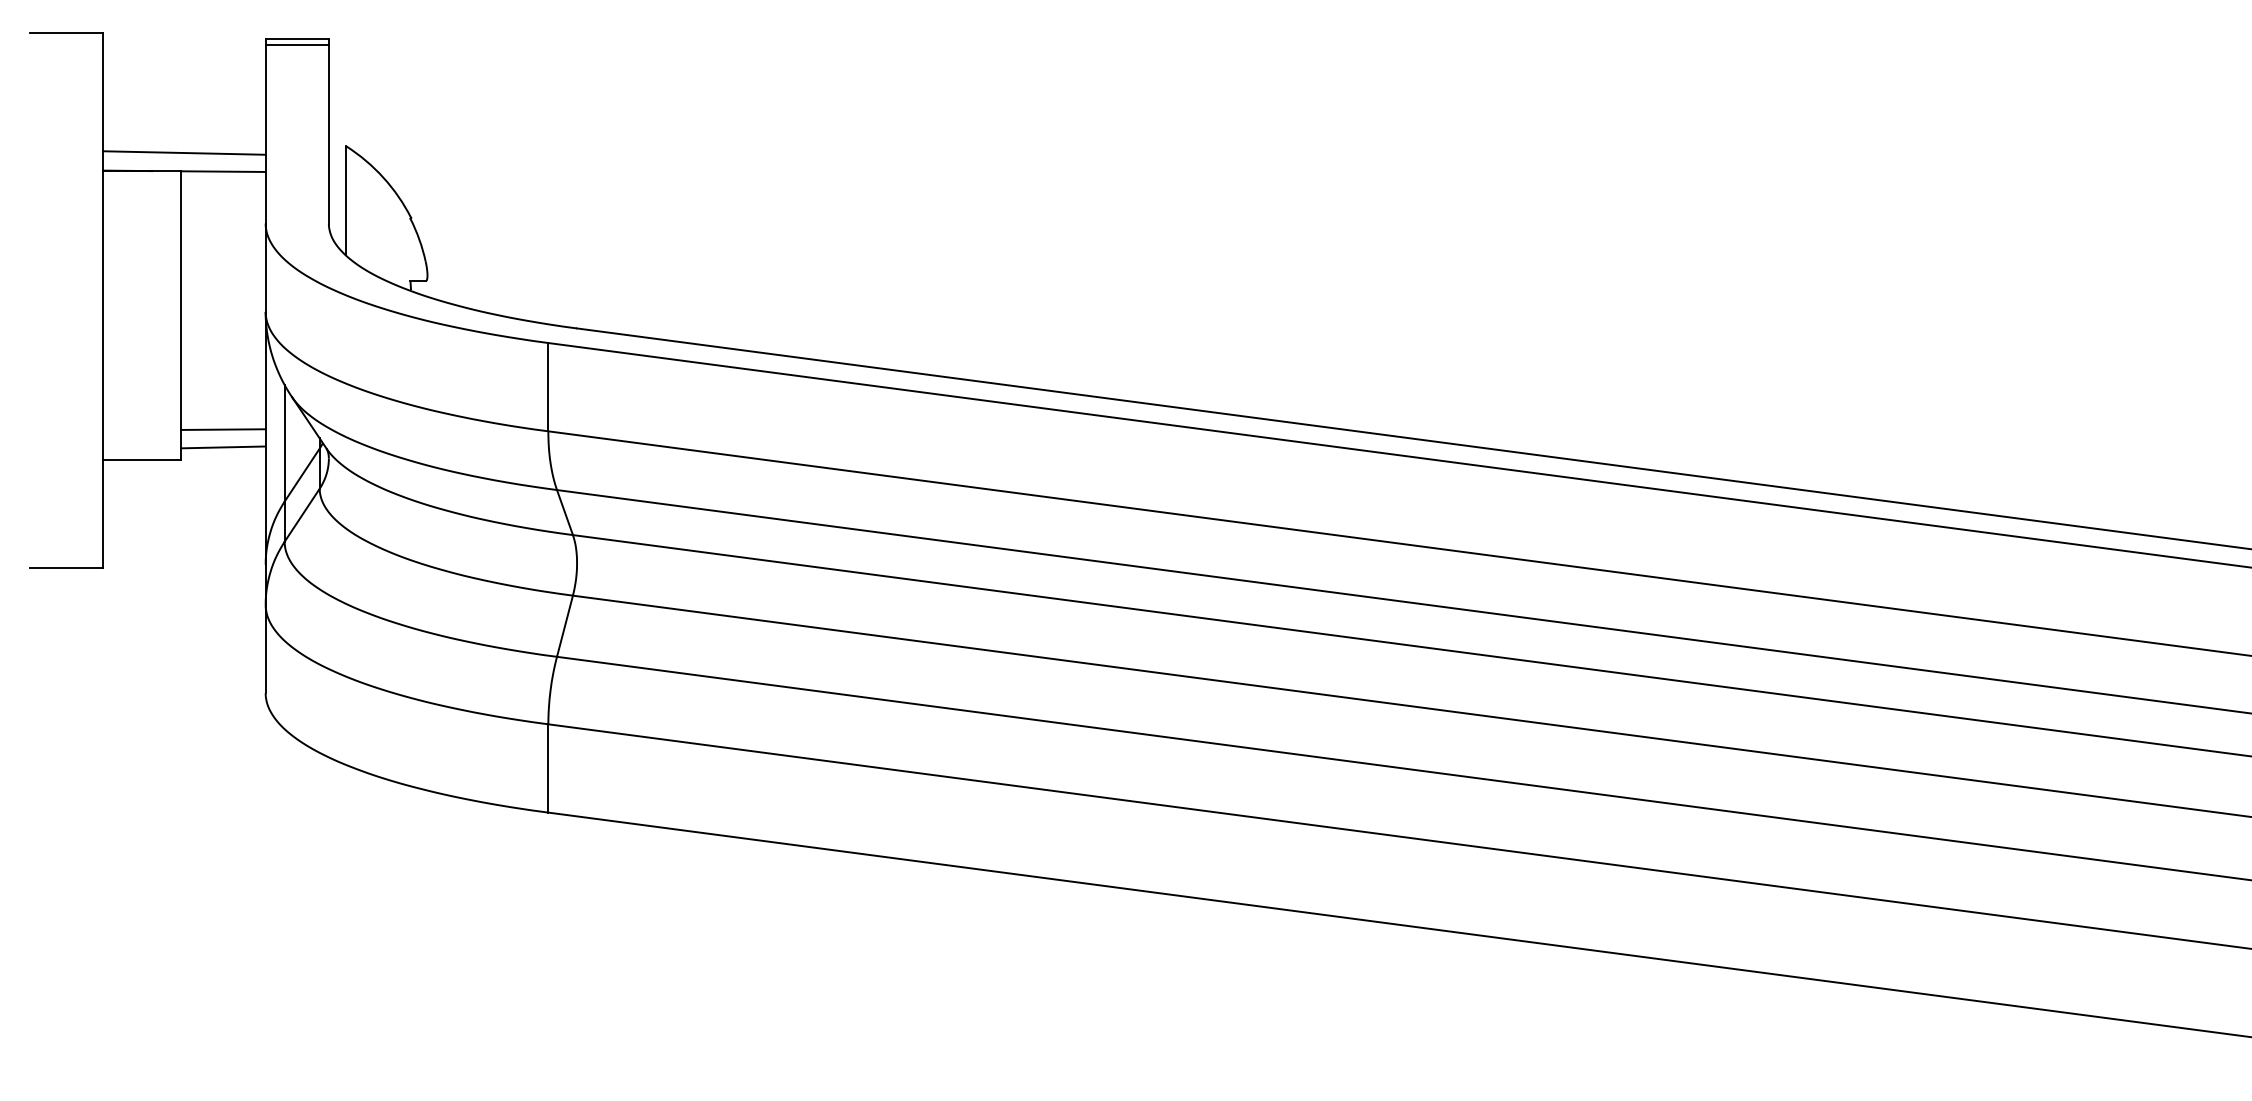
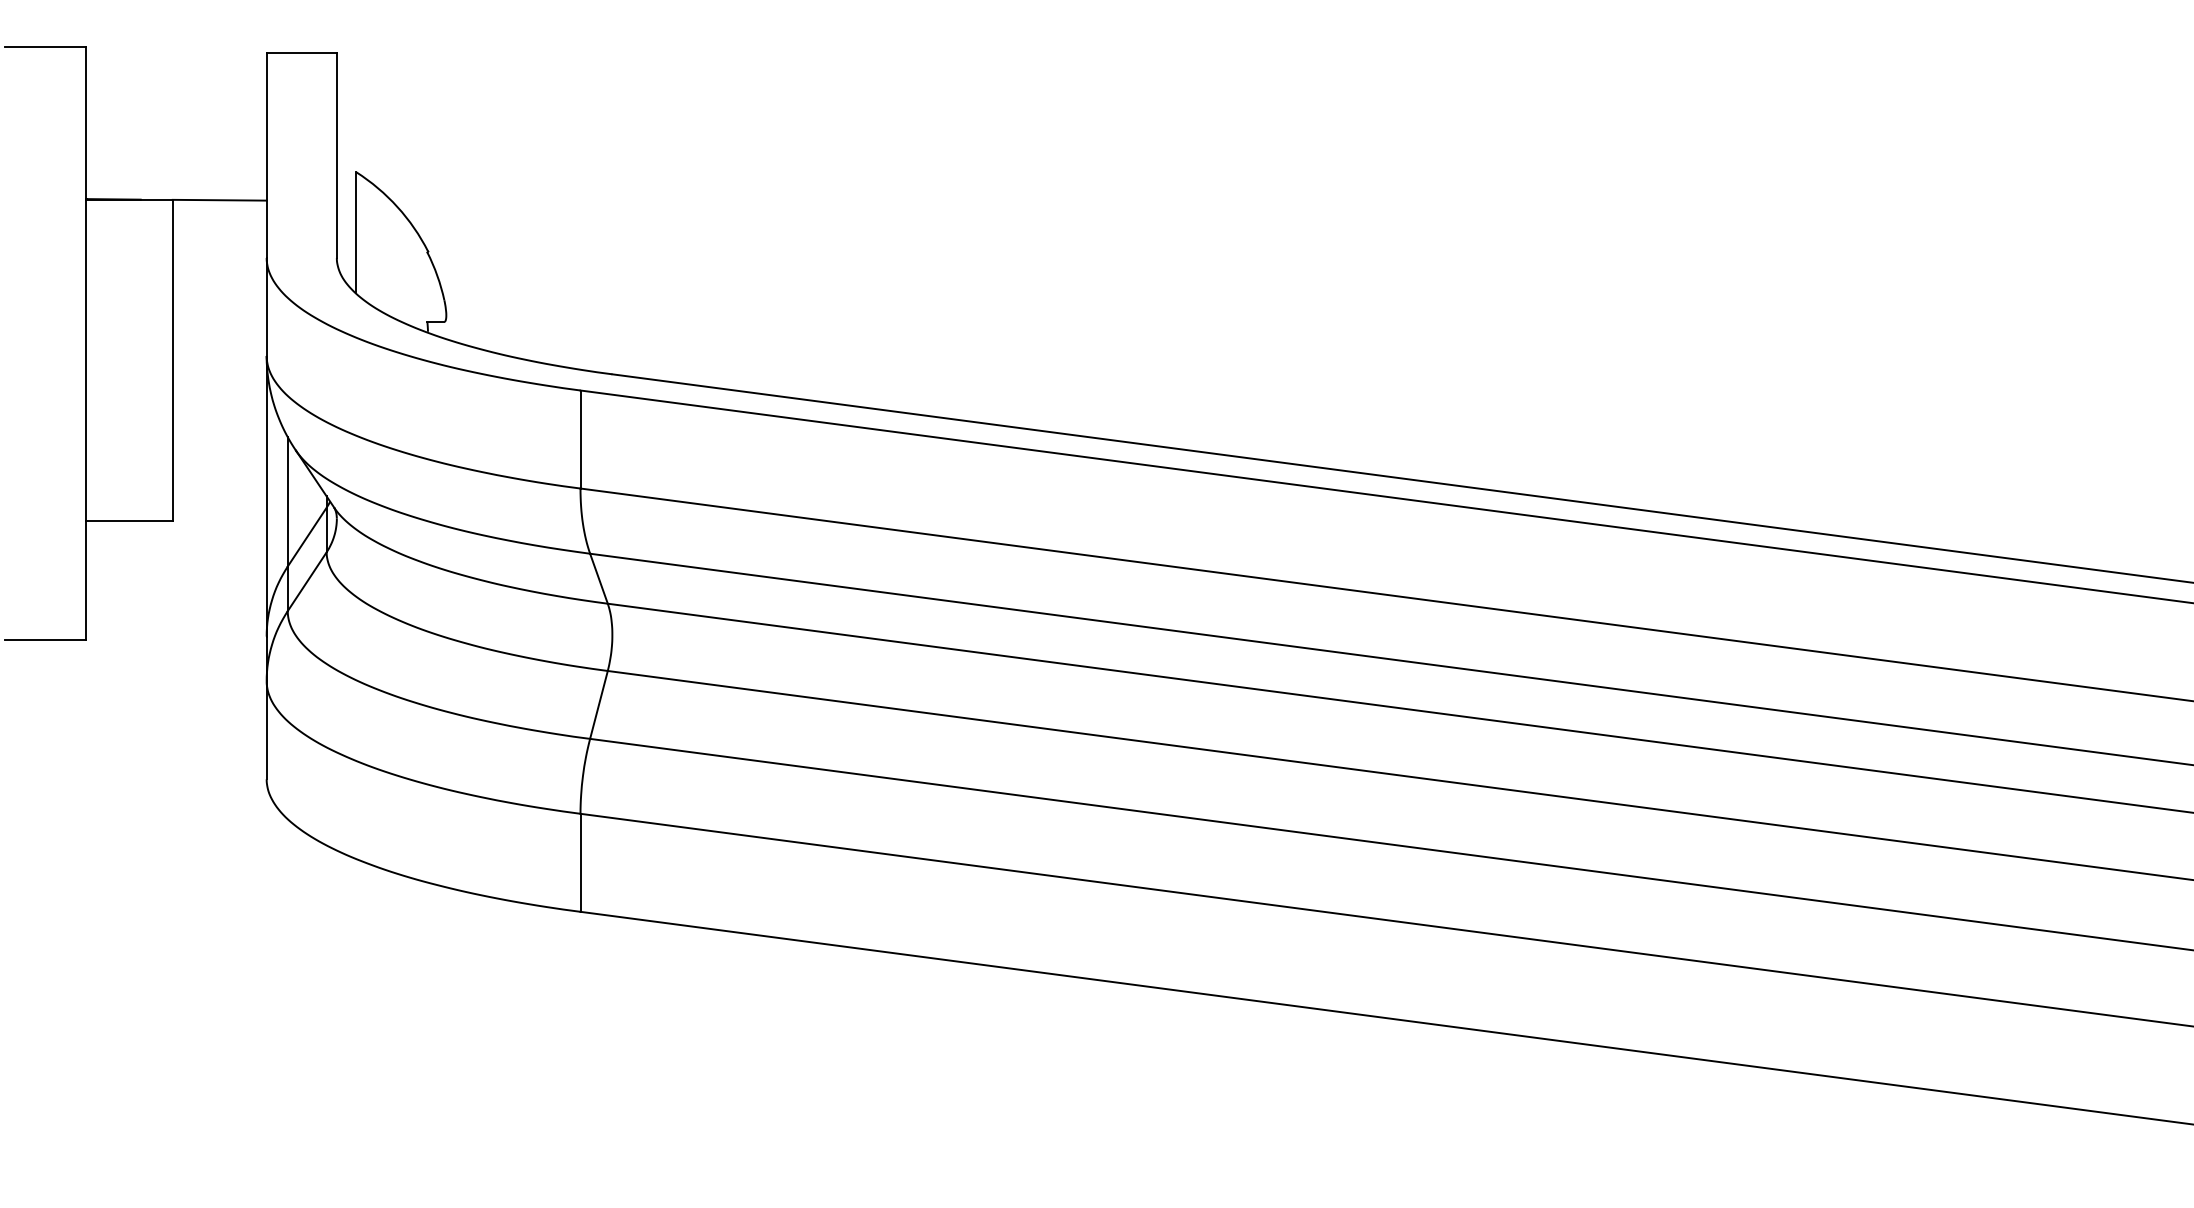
line: (296, 45) -> (300, 60), removed
line: (184, 152) -> (176, 178), removed
line: (223, 429) -> (219, 486), removed
line: (223, 447) -> (219, 506), removed

